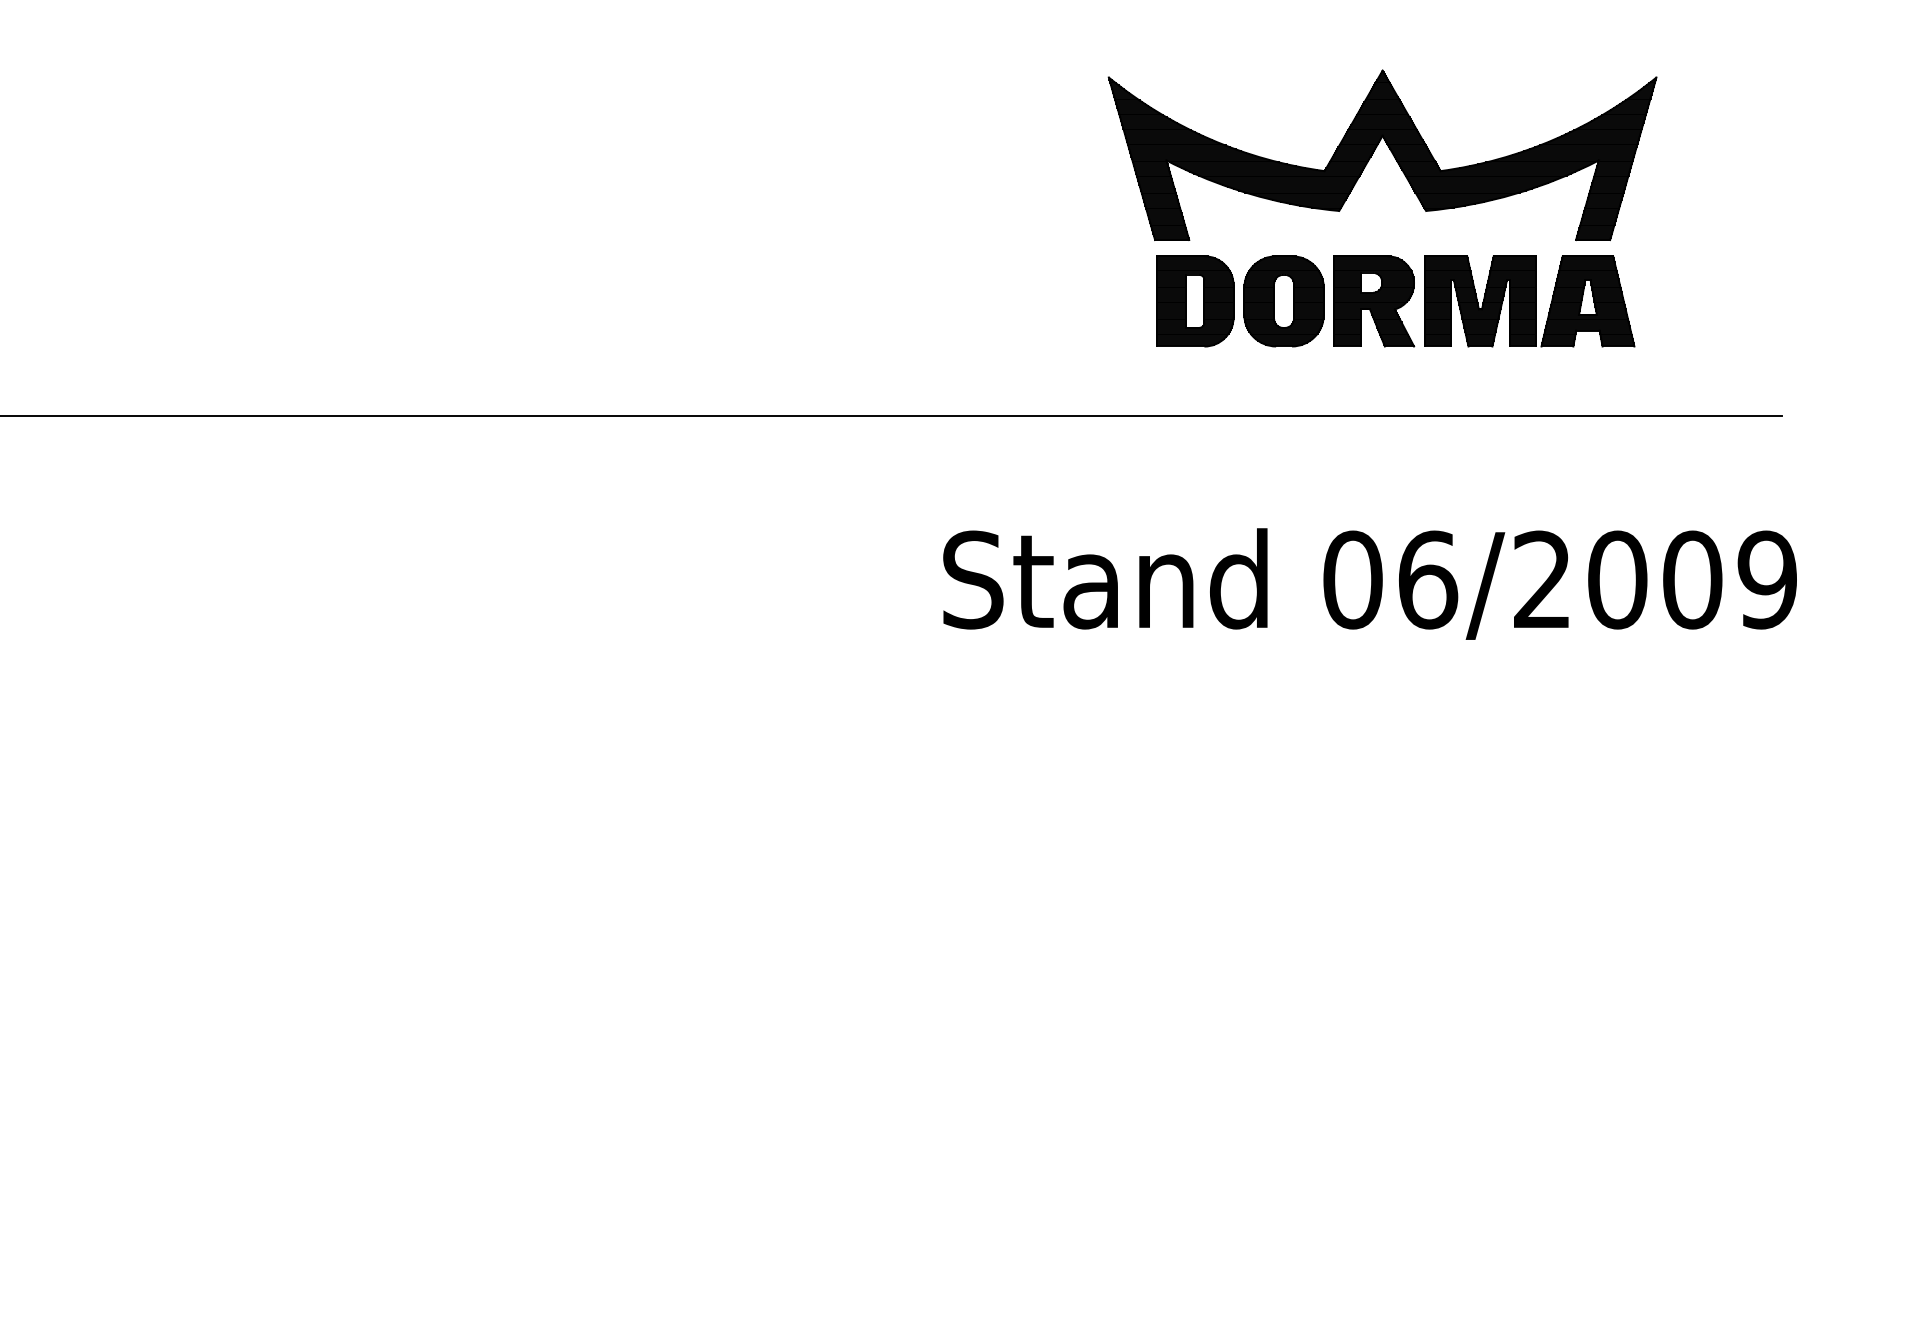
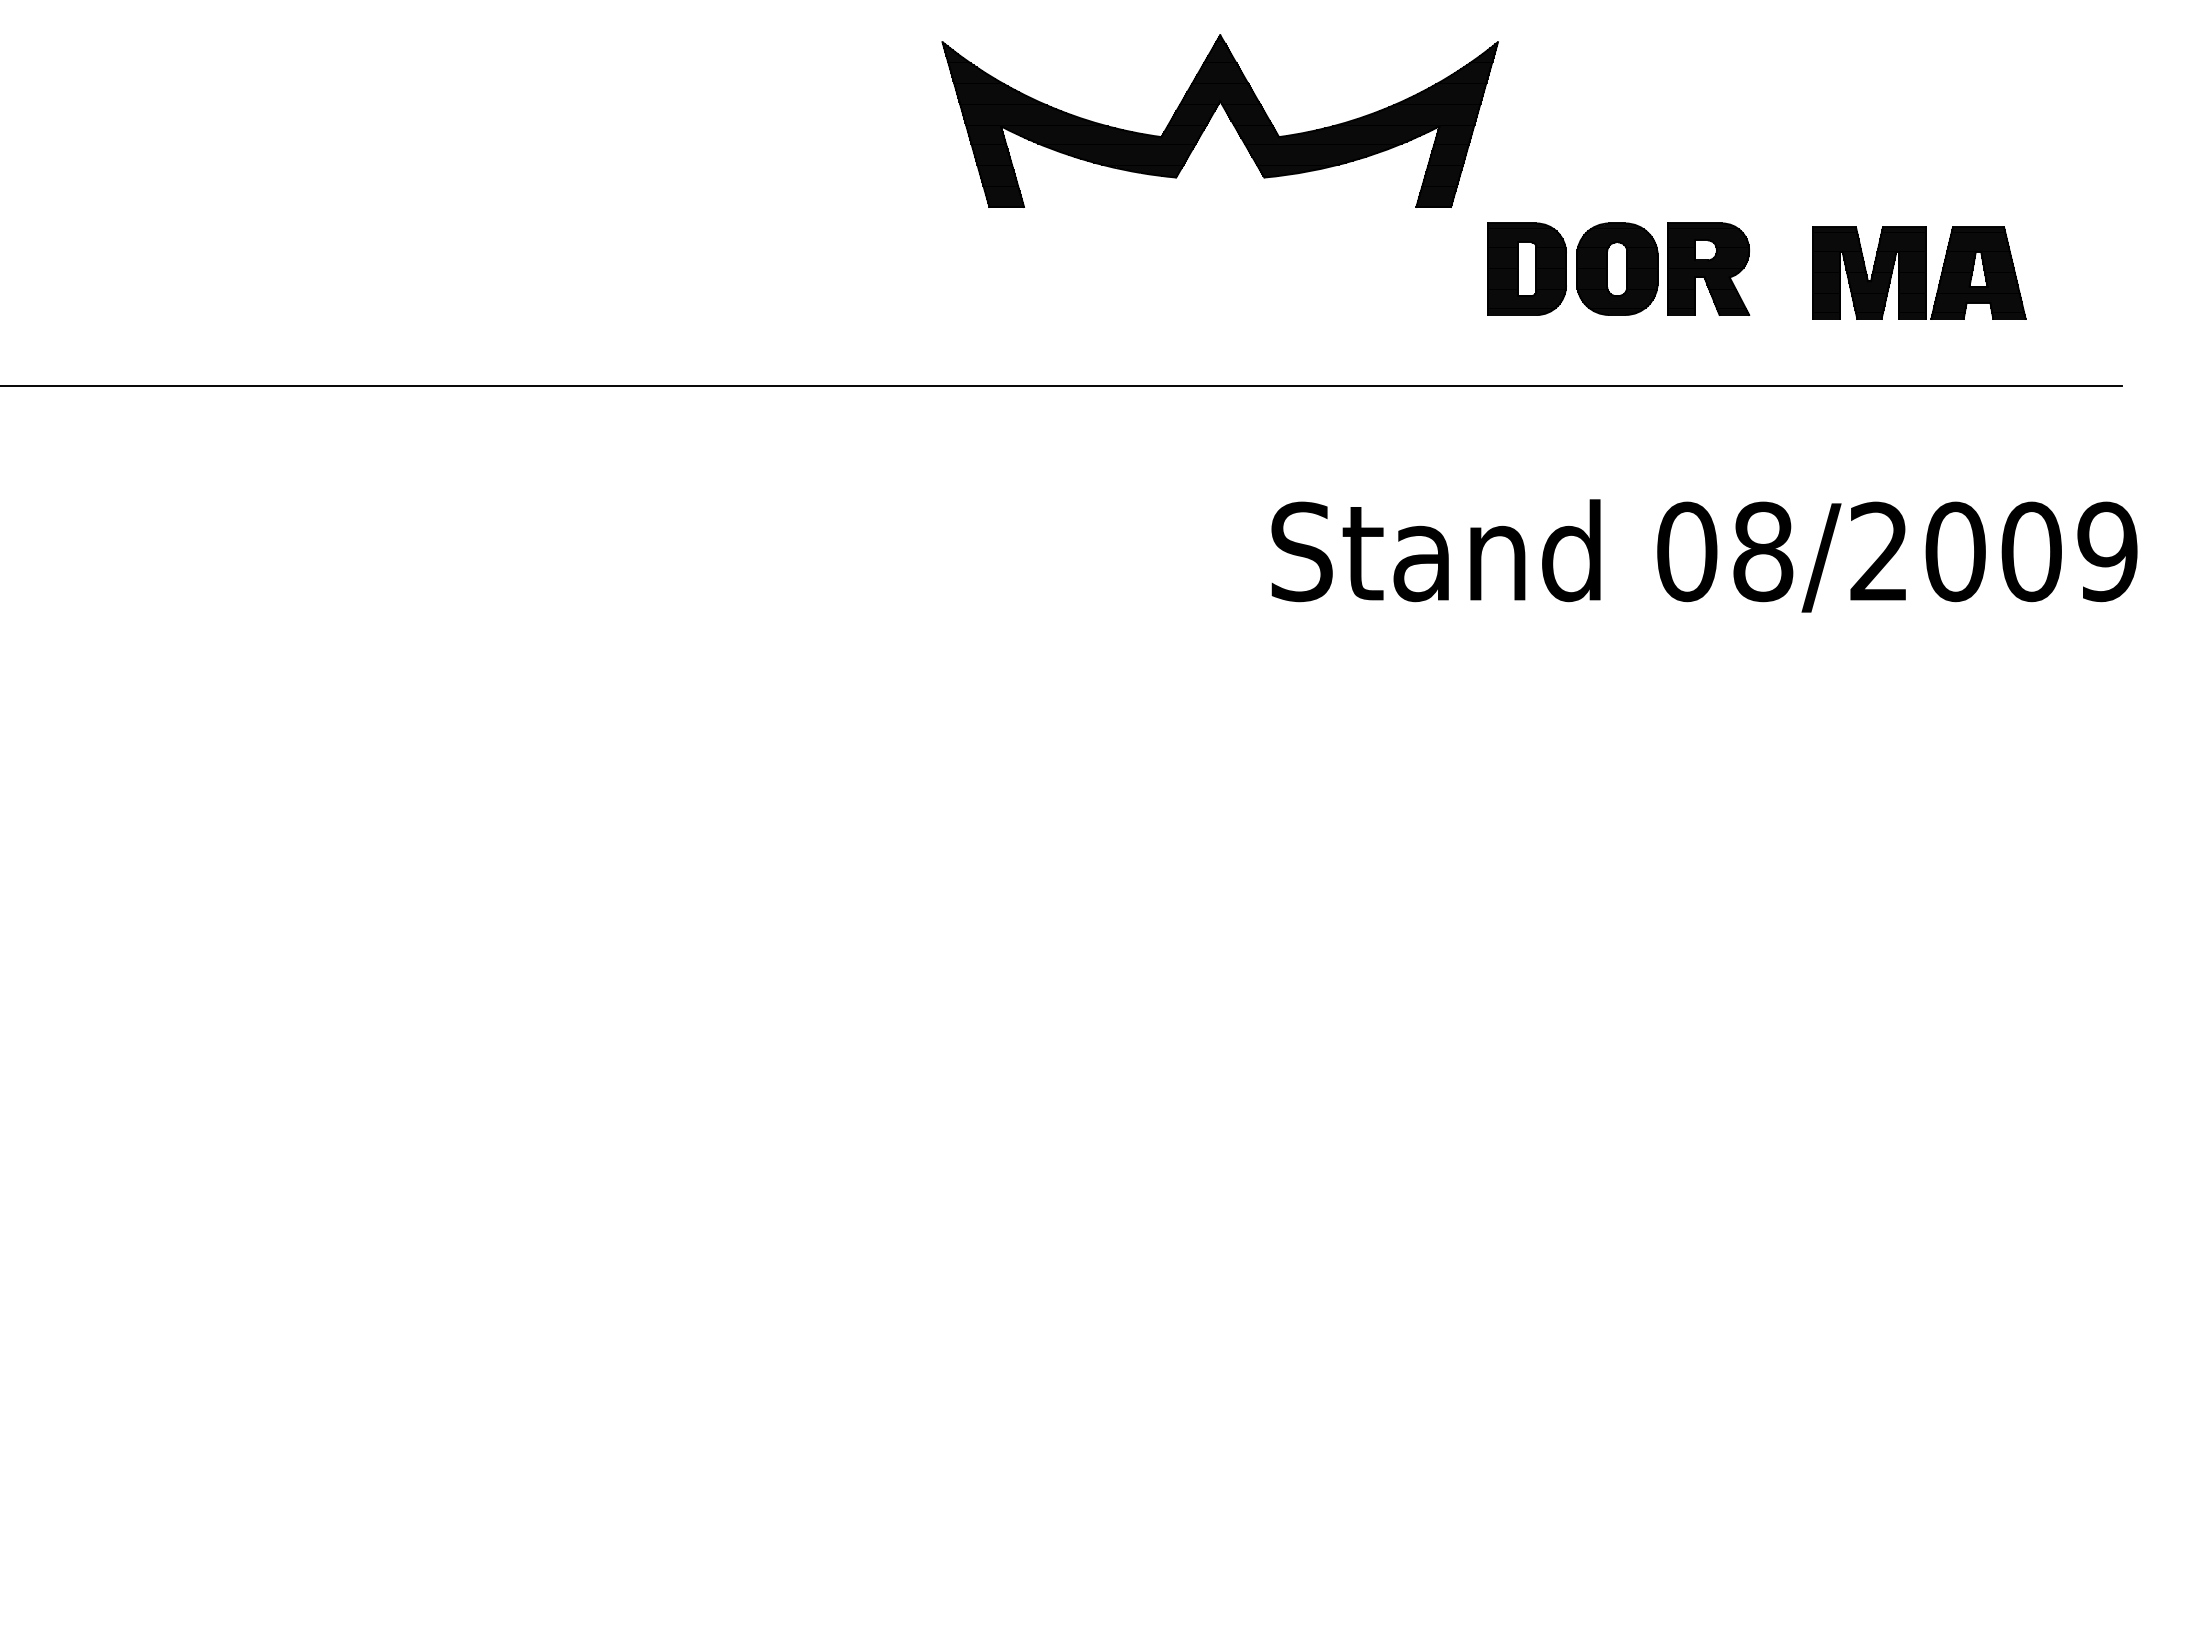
part: (1375, 149) -> (1213, 115), moved
part: (1529, 300) -> (1919, 272), moved
text: (1428, 579) -> (1763, 551), 06/2009 -> 08/2009

